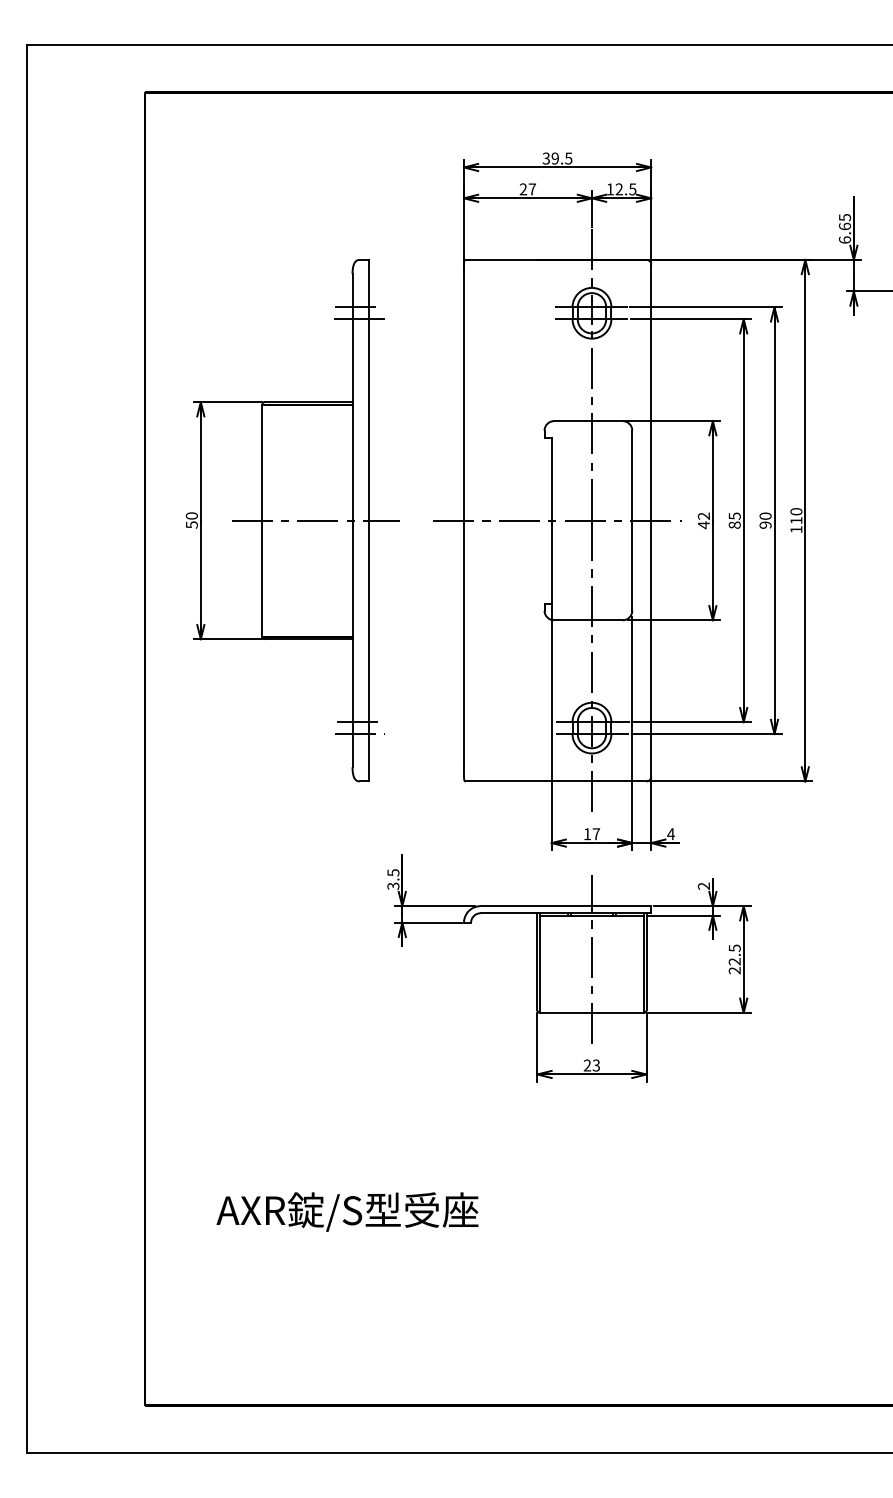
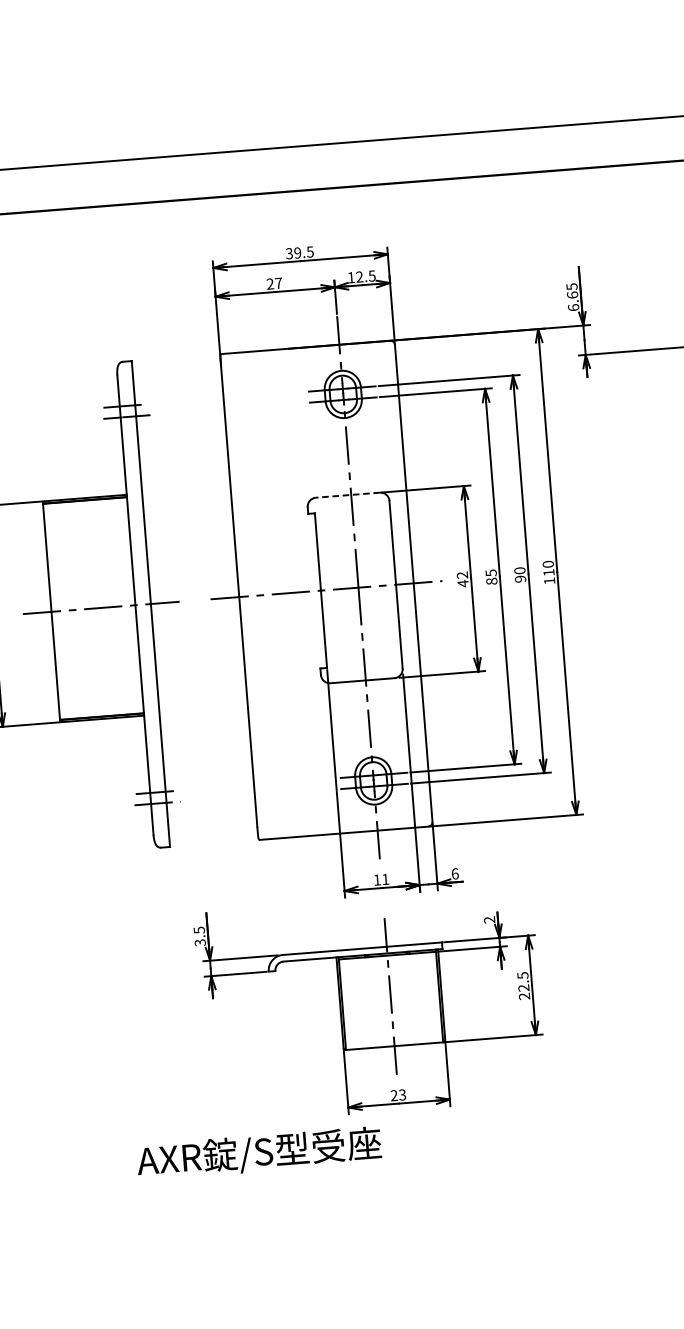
line: (587, 421) -> (347, 495), solid -> dashed
text: (596, 834) -> (385, 879), 17 -> 11
text: (671, 834) -> (455, 874), 4 -> 6
text: (347, 1211) -> (259, 1153), moved

